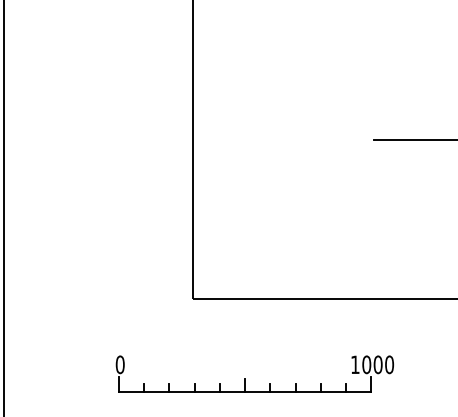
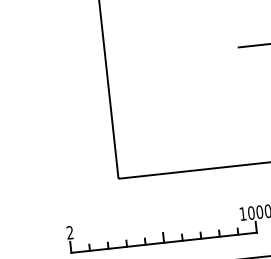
text: (119, 364) -> (69, 232), 0 -> 2

